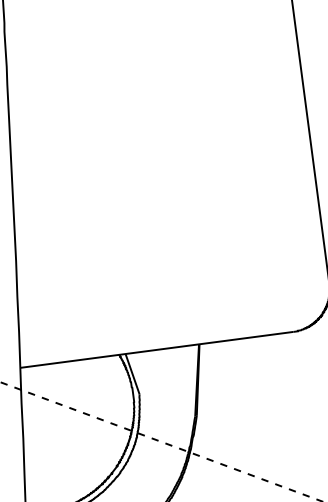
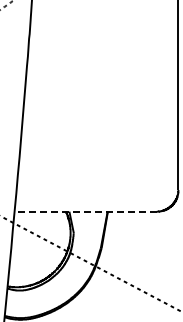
line: (156, 349) -> (85, 211), solid -> dashed

